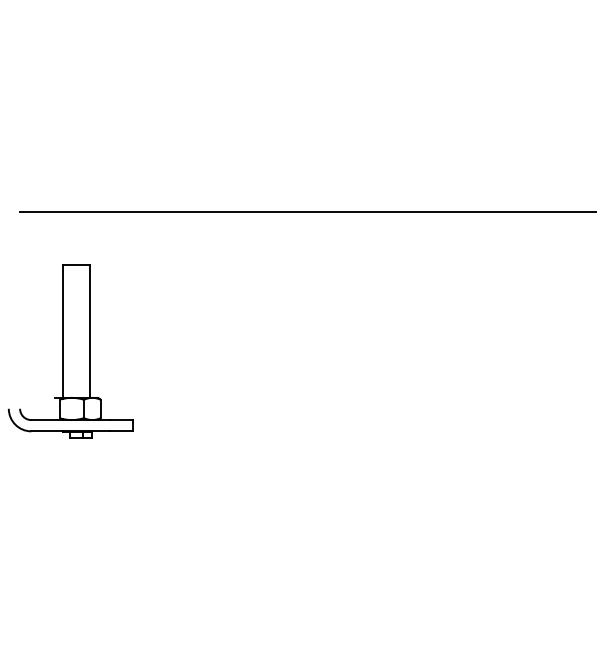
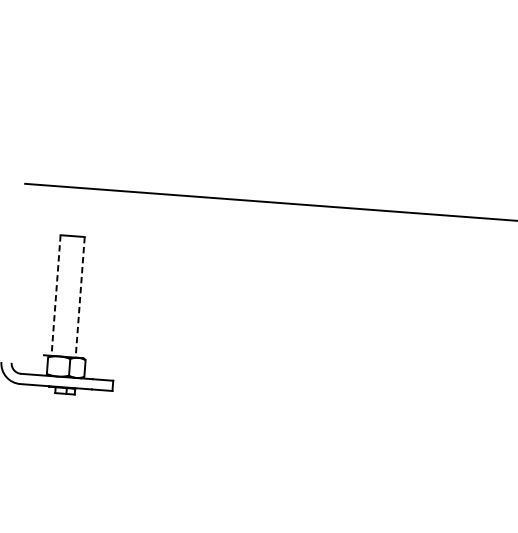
line: (63, 331) -> (56, 295), solid -> dashed
line: (89, 331) -> (79, 297), solid -> dashed

